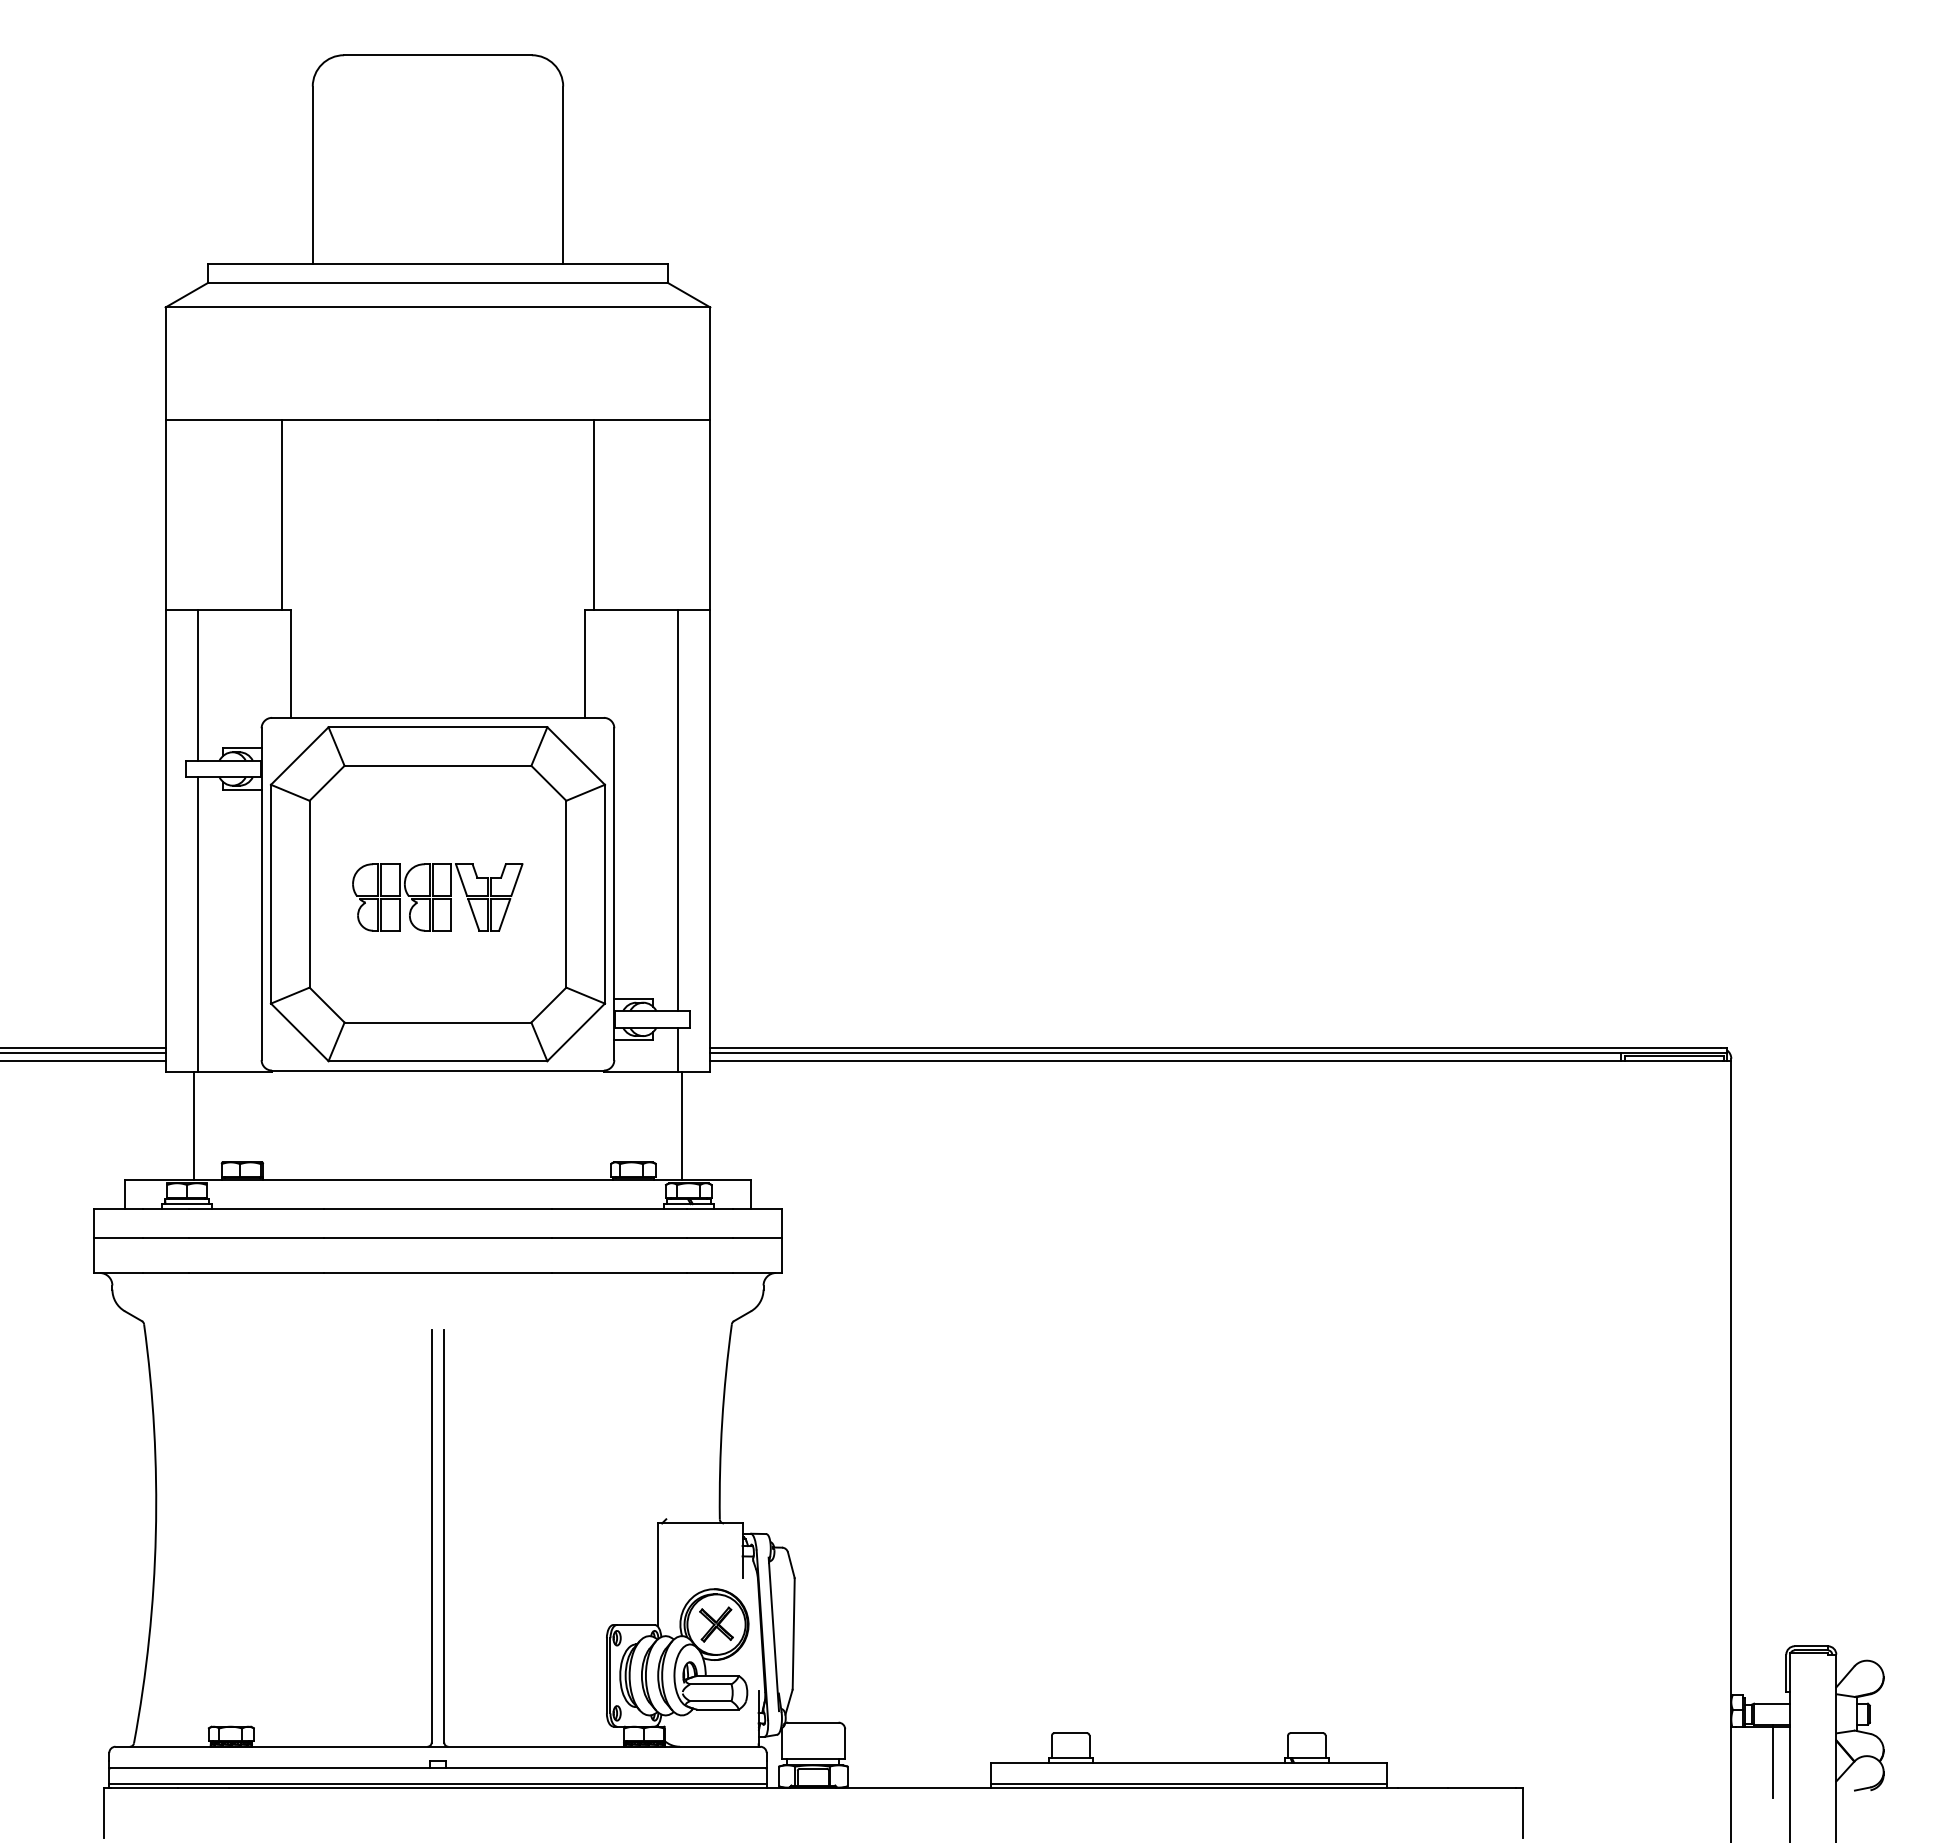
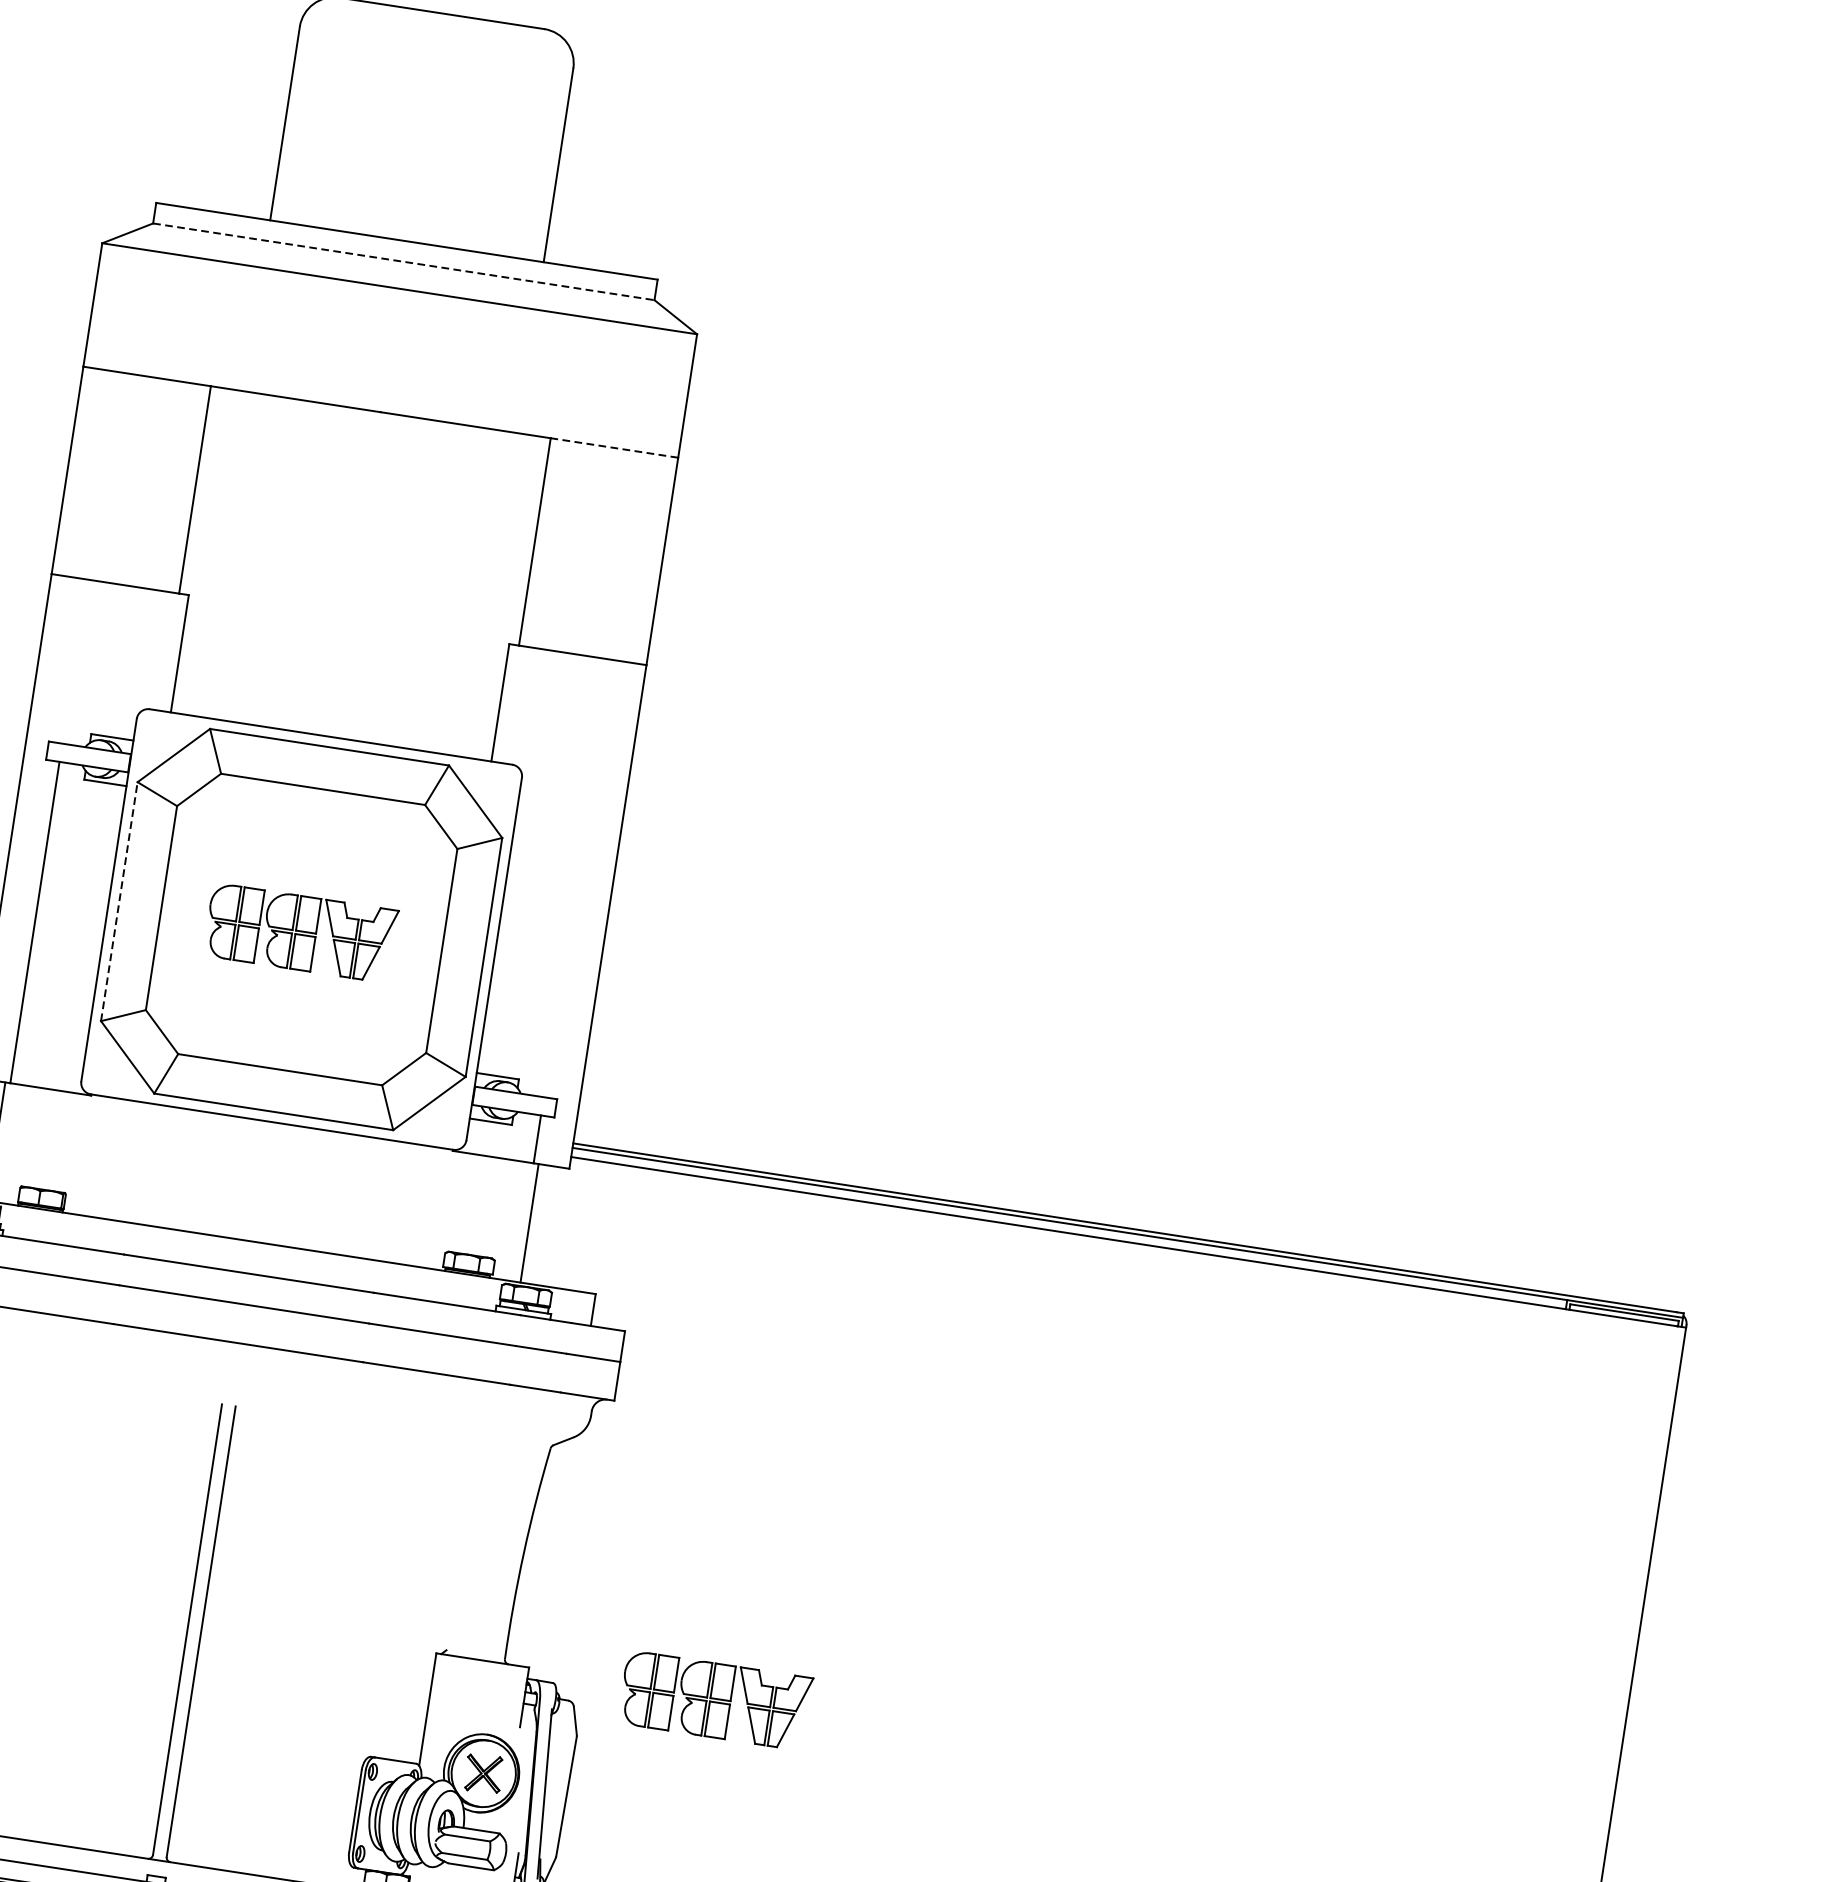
line: (437, 282) -> (403, 261), solid -> dashed
line: (651, 420) -> (613, 447), solid -> dashed
line: (198, 685) -> (75, 661), removed
line: (677, 810) -> (577, 878), removed
line: (271, 893) -> (119, 900), solid -> dashed
part: (913, 1527) -> (715, 1700), added

